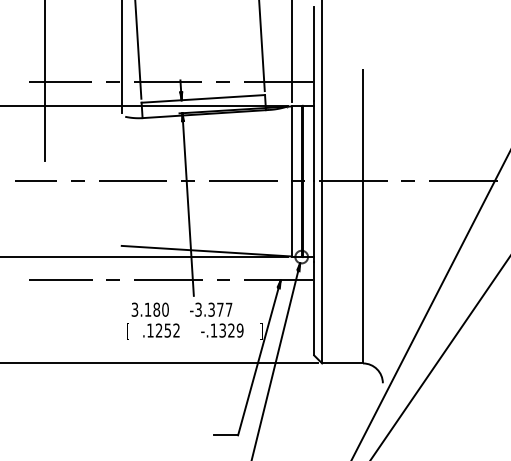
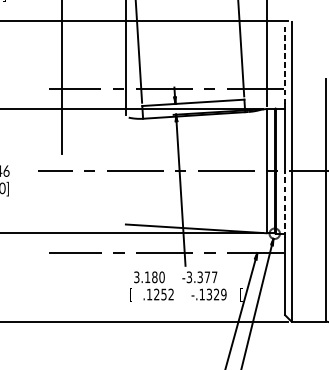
line: (314, 54) -> (285, 66), solid -> dashed
line: (314, 221) -> (285, 204), solid -> dashed
text: (261, 331) -> (241, 295), ] -> [

